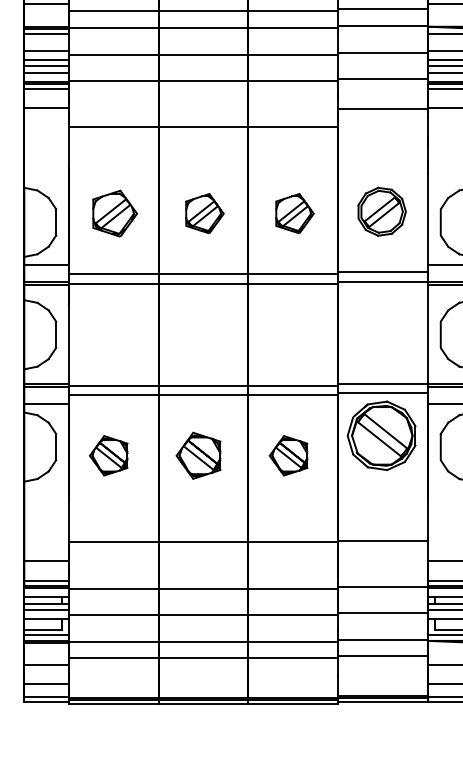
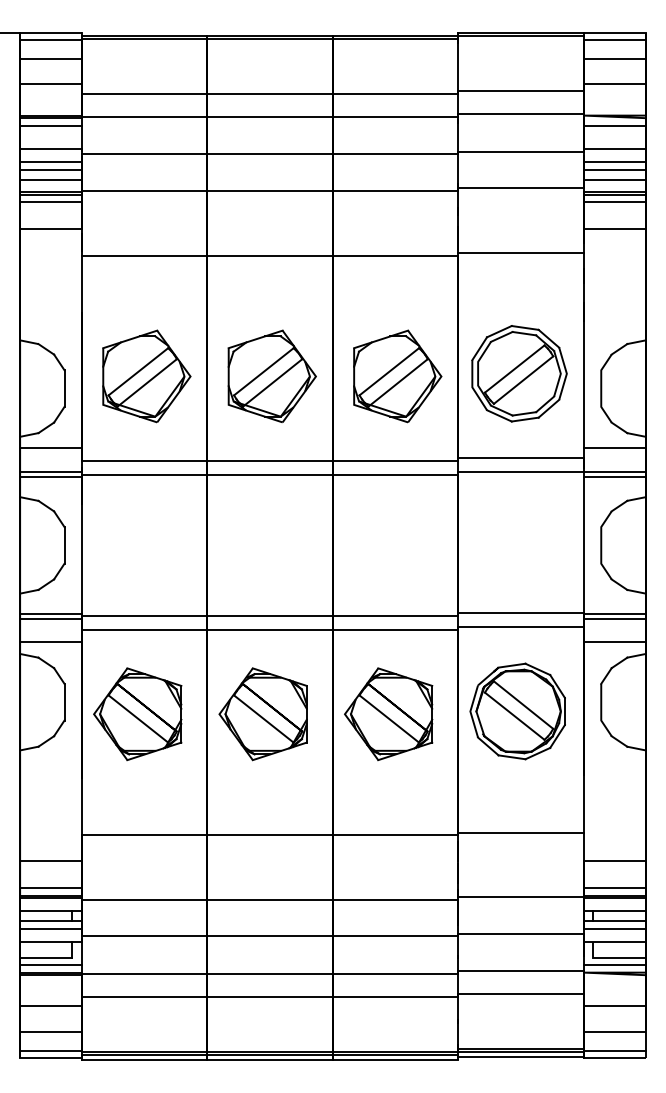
line: (382, 108) -> (520, 252), moved
part: (382, 211) -> (519, 373), size x1.43
part: (114, 213) -> (146, 376), size x1.43
part: (204, 213) -> (271, 376), size x1.67
part: (294, 213) -> (397, 376), size x1.67
part: (381, 435) -> (517, 711), moved
part: (108, 455) -> (137, 714), size x1.67
part: (198, 455) -> (262, 714), size x1.43
part: (288, 455) -> (388, 714), size x1.67

